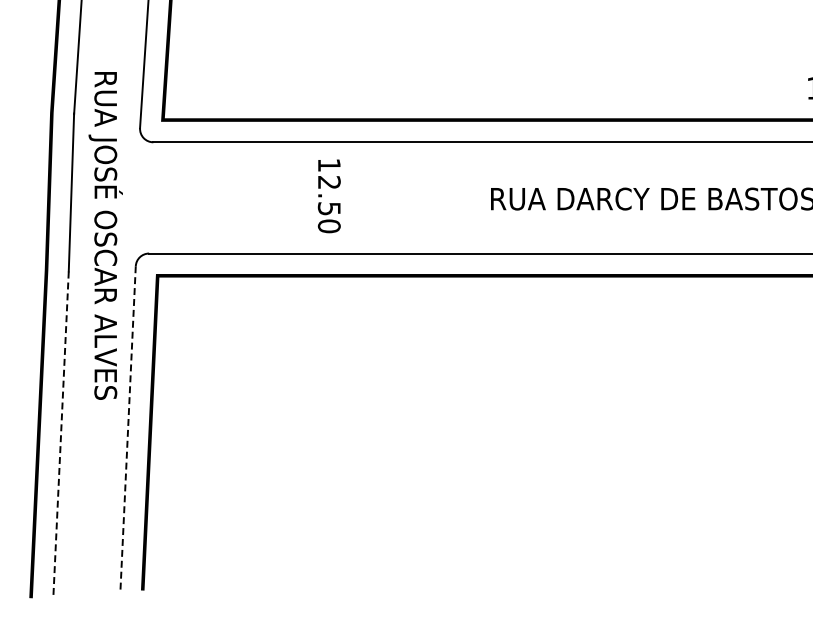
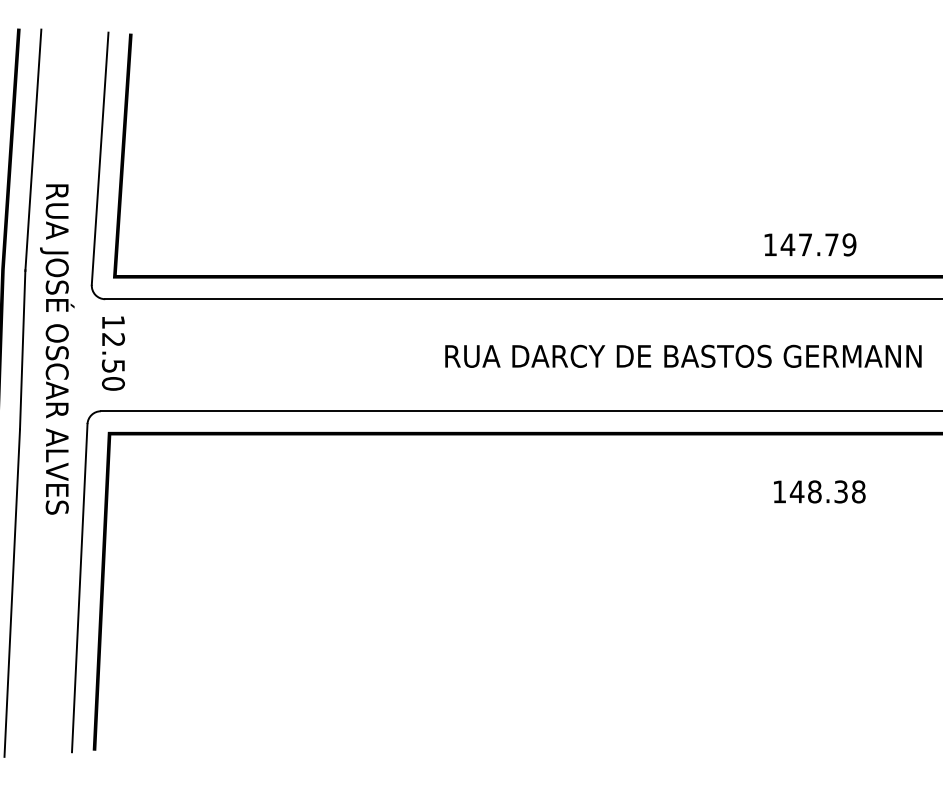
text: (329, 196) -> (113, 353), moved
text: (105, 235) -> (57, 349), moved
line: (127, 429) -> (79, 588), dashed -> solid
line: (61, 434) -> (12, 593), dashed -> solid

